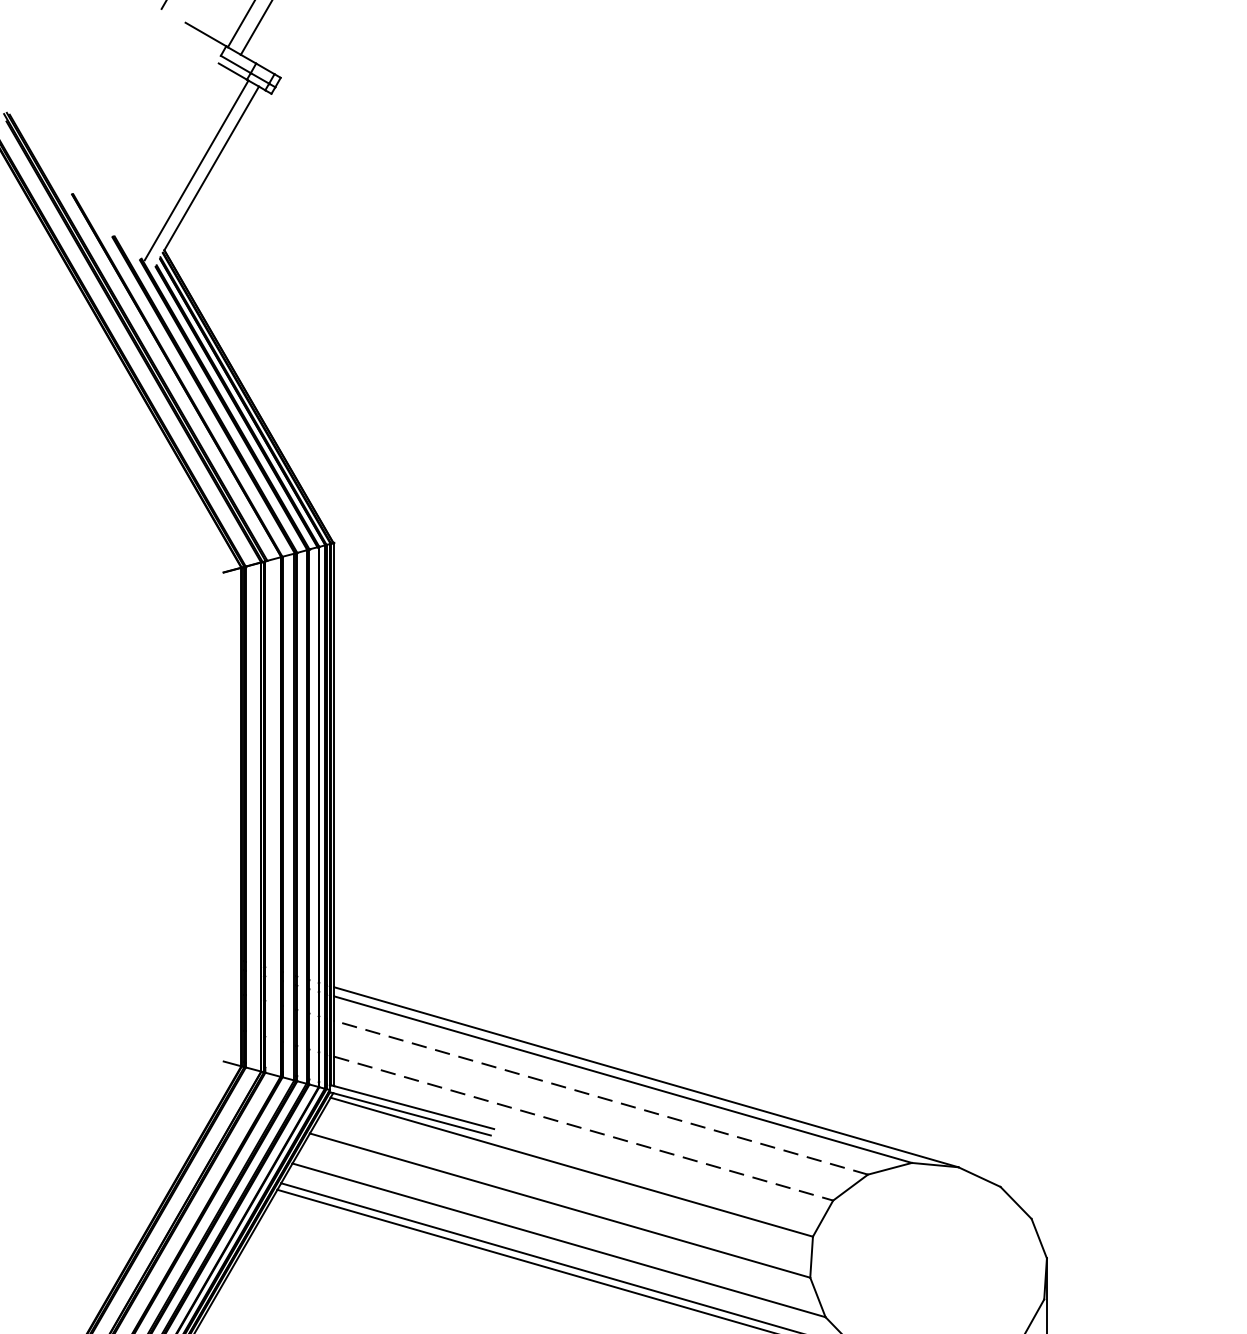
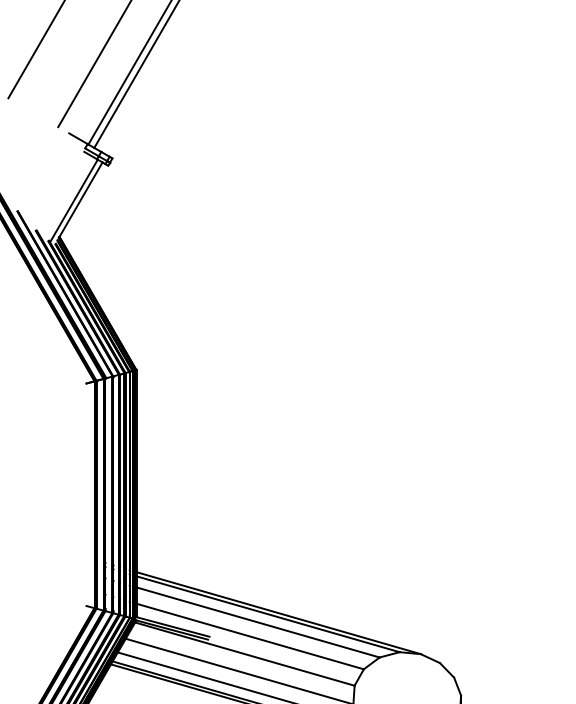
line: (599, 1097) -> (257, 622), dashed -> solid
line: (584, 1128) -> (250, 636), dashed -> solid

